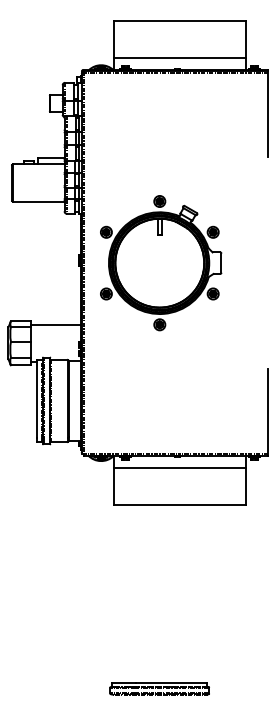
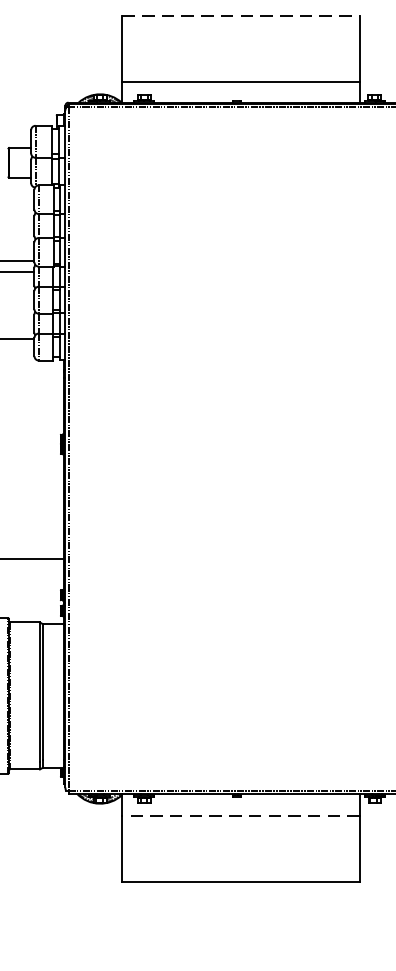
line: (180, 21) -> (242, 15), solid -> dashed
part: (161, 263) -> (208, 449), removed
line: (179, 467) -> (240, 815), solid -> dashed

